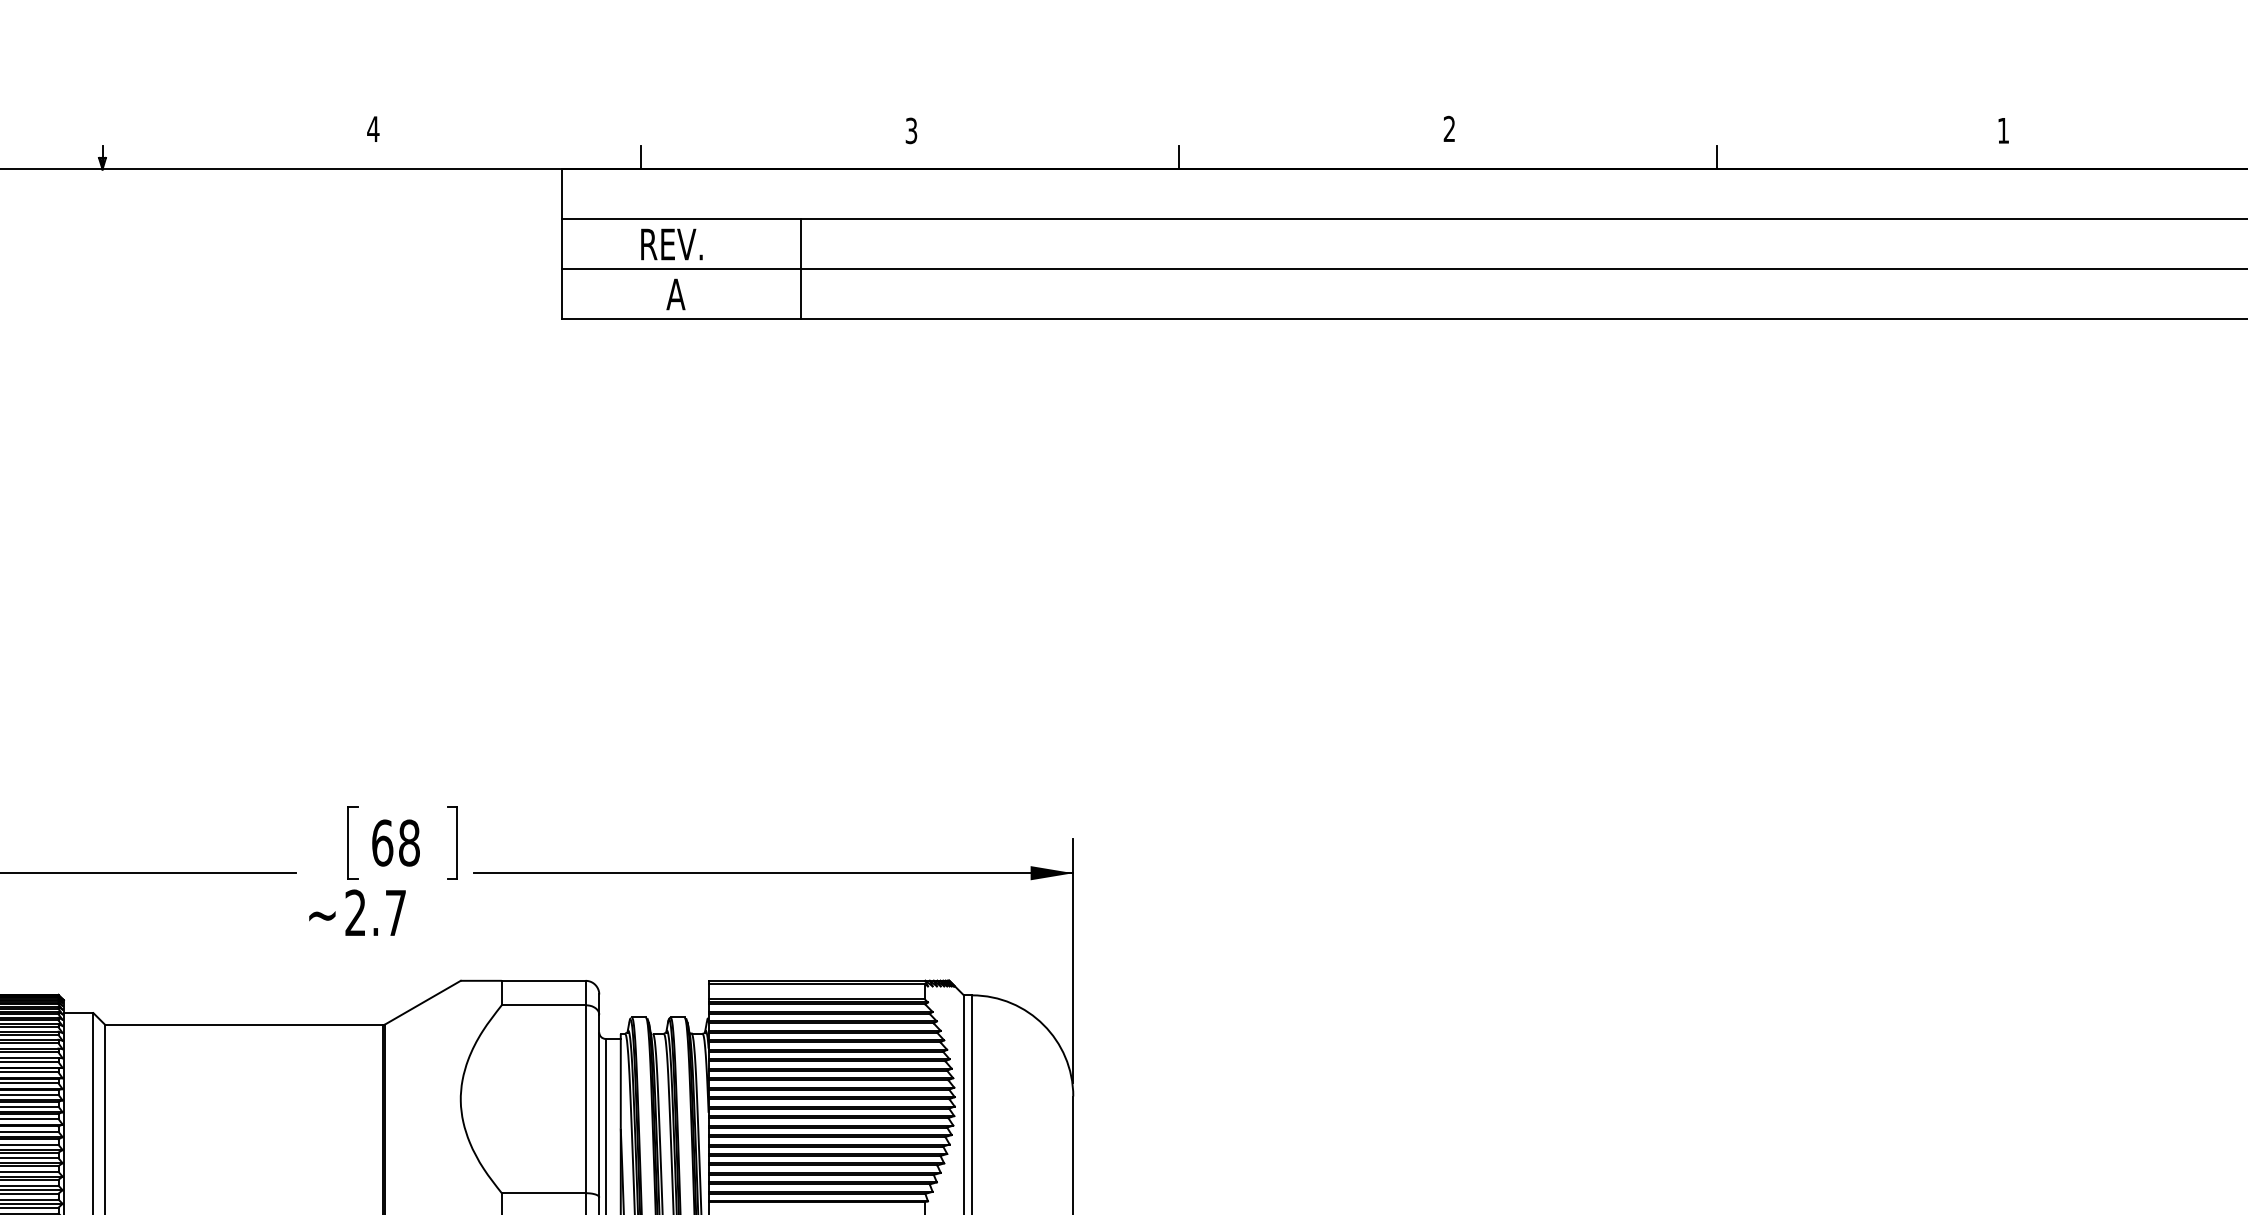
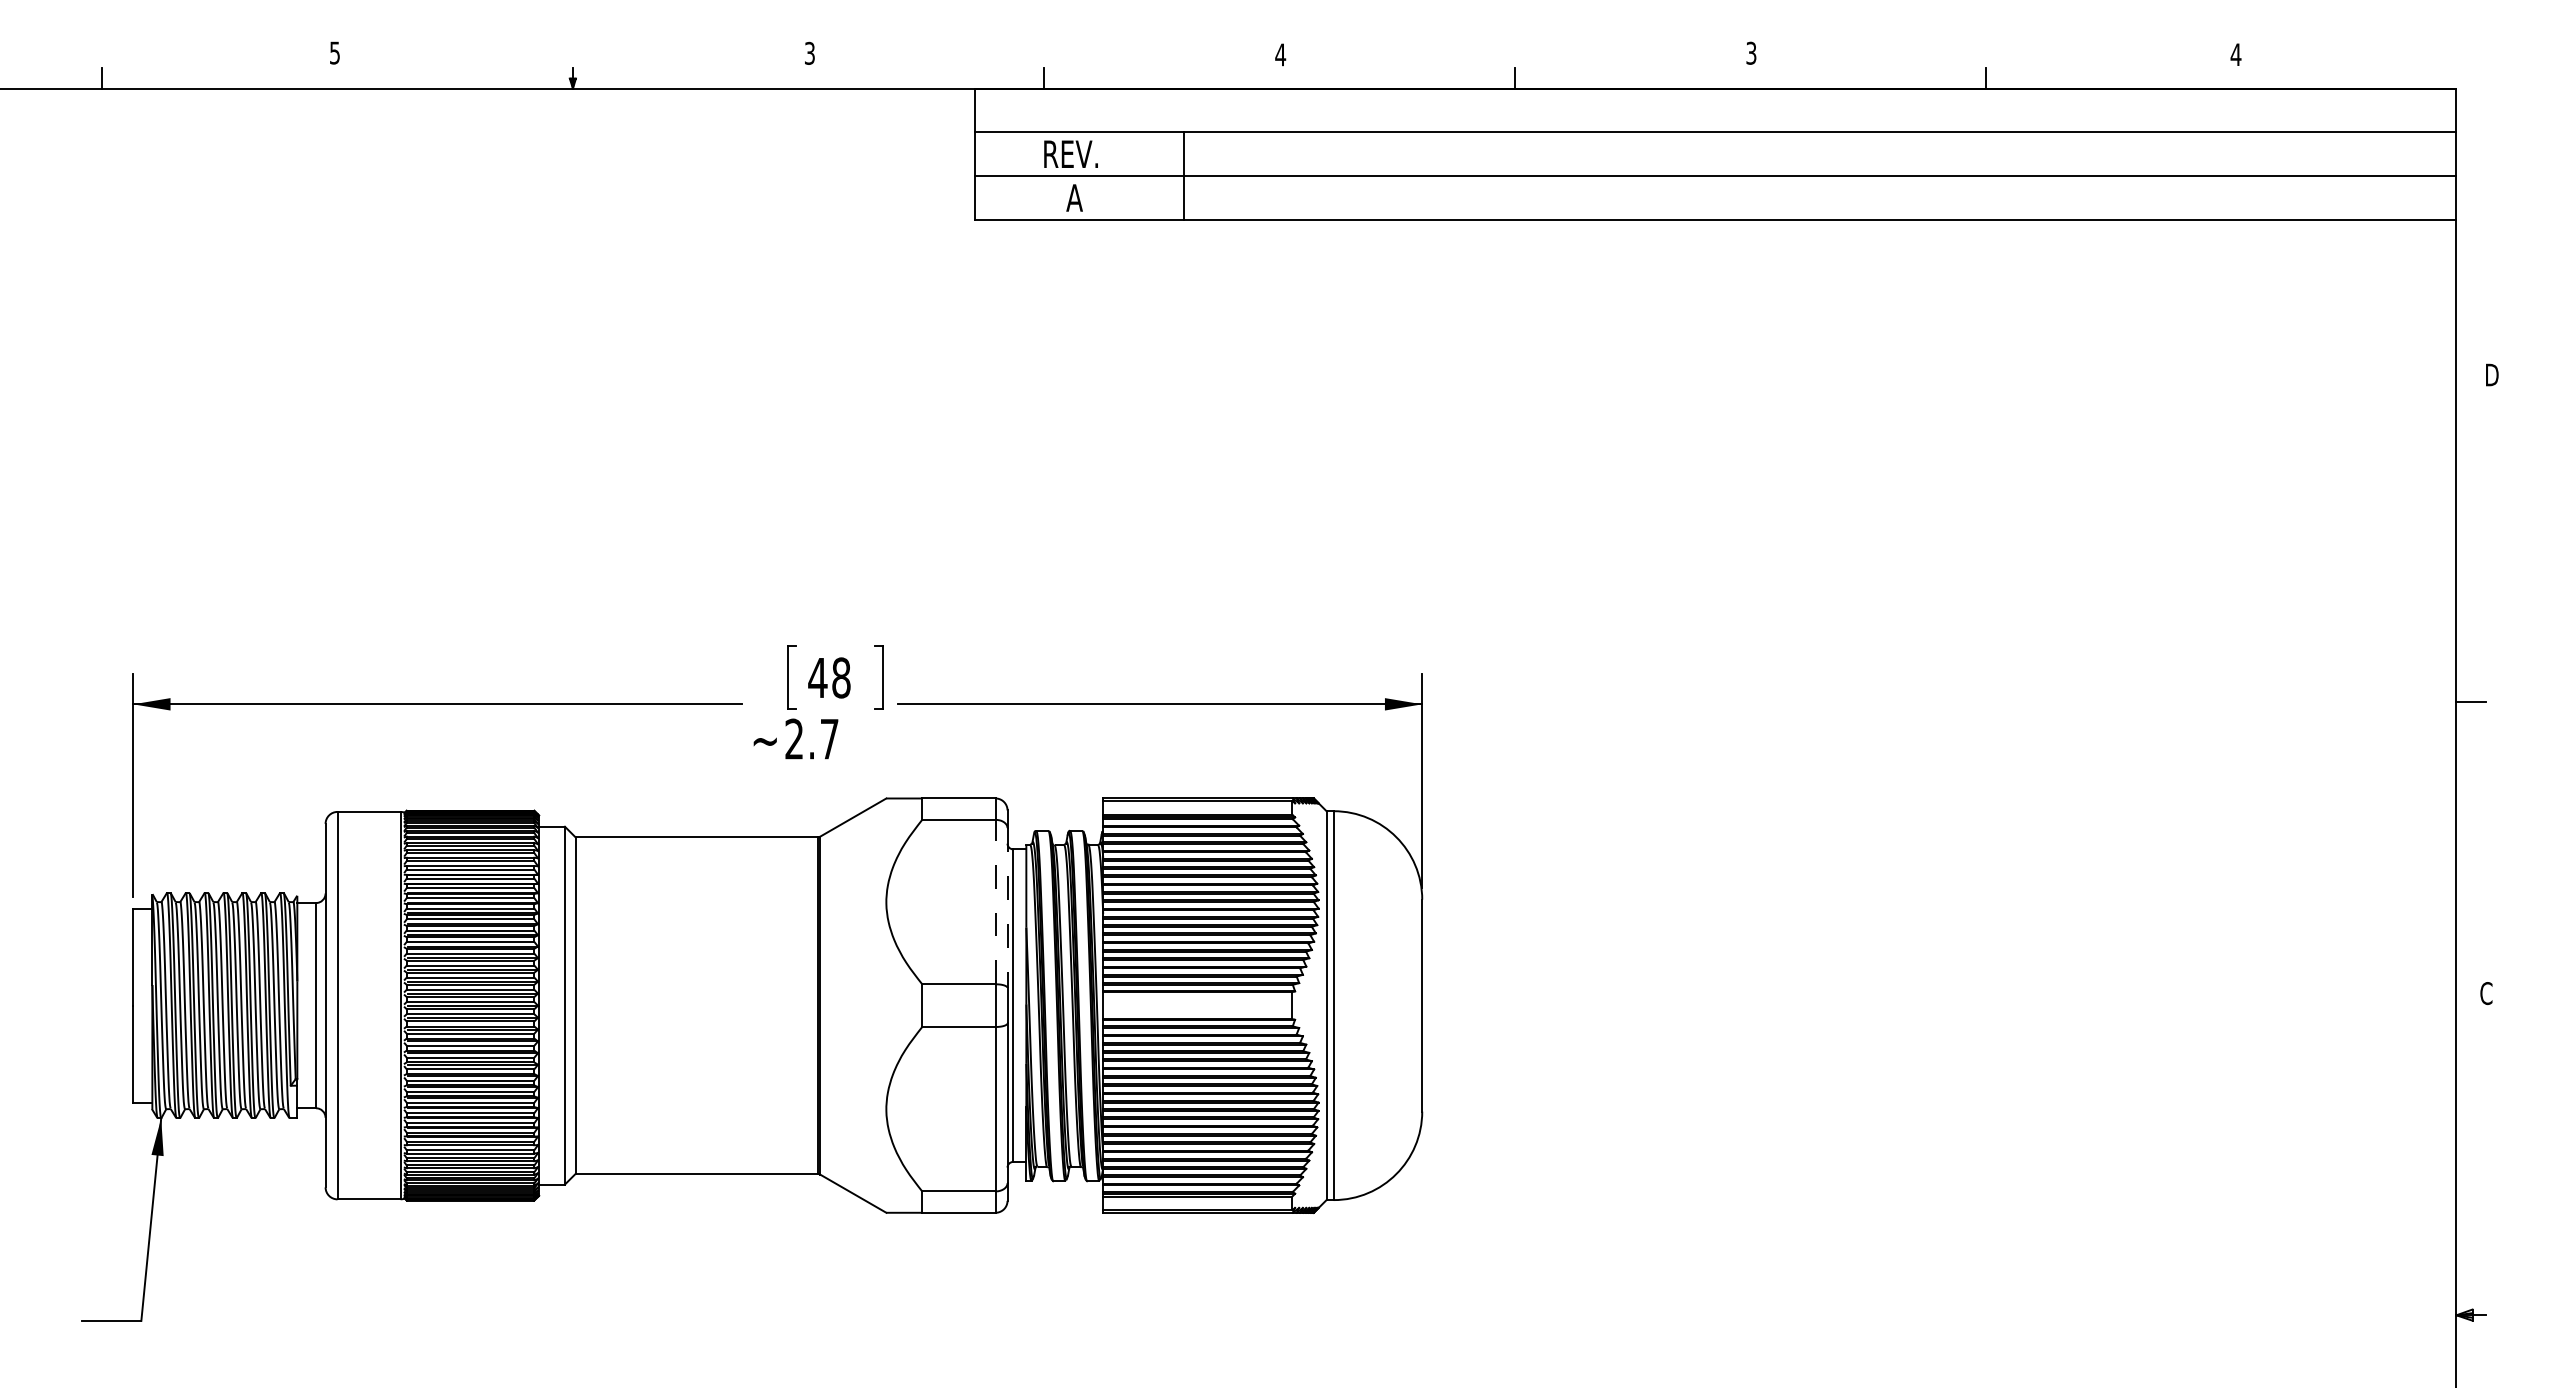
text: (372, 128) -> (809, 52), 4 -> 3
text: (1449, 129) -> (1751, 53), 2 -> 3
text: (911, 130) -> (1280, 54), 3 -> 4
text: (2002, 130) -> (2235, 54), 1 -> 4
text: (382, 842) -> (817, 677), 68 -> 48
line: (585, 1098) -> (995, 901), solid -> dashed
line: (599, 1106) -> (1007, 908), solid -> dashed

